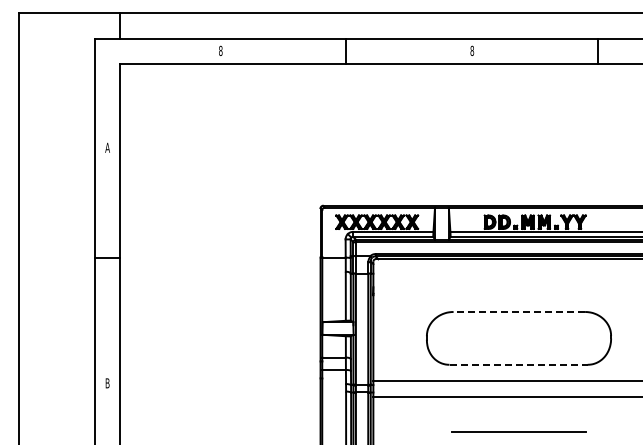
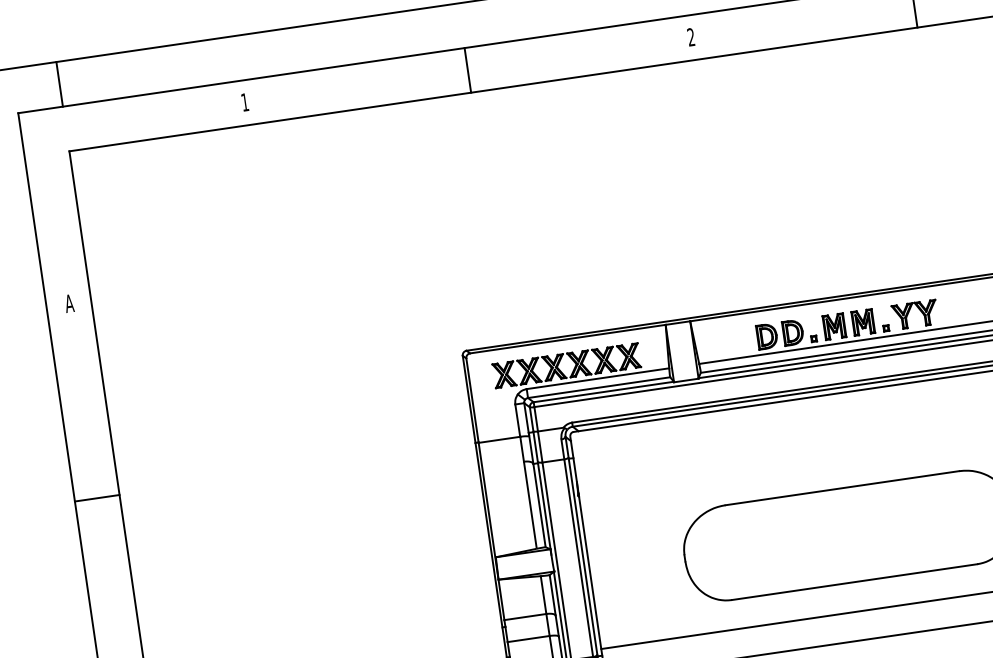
text: (220, 50) -> (244, 101), 8 -> 1
text: (472, 50) -> (691, 36), 8 -> 2
line: (519, 311) -> (842, 487), dashed -> solid
line: (519, 364) -> (856, 581), dashed -> solid

